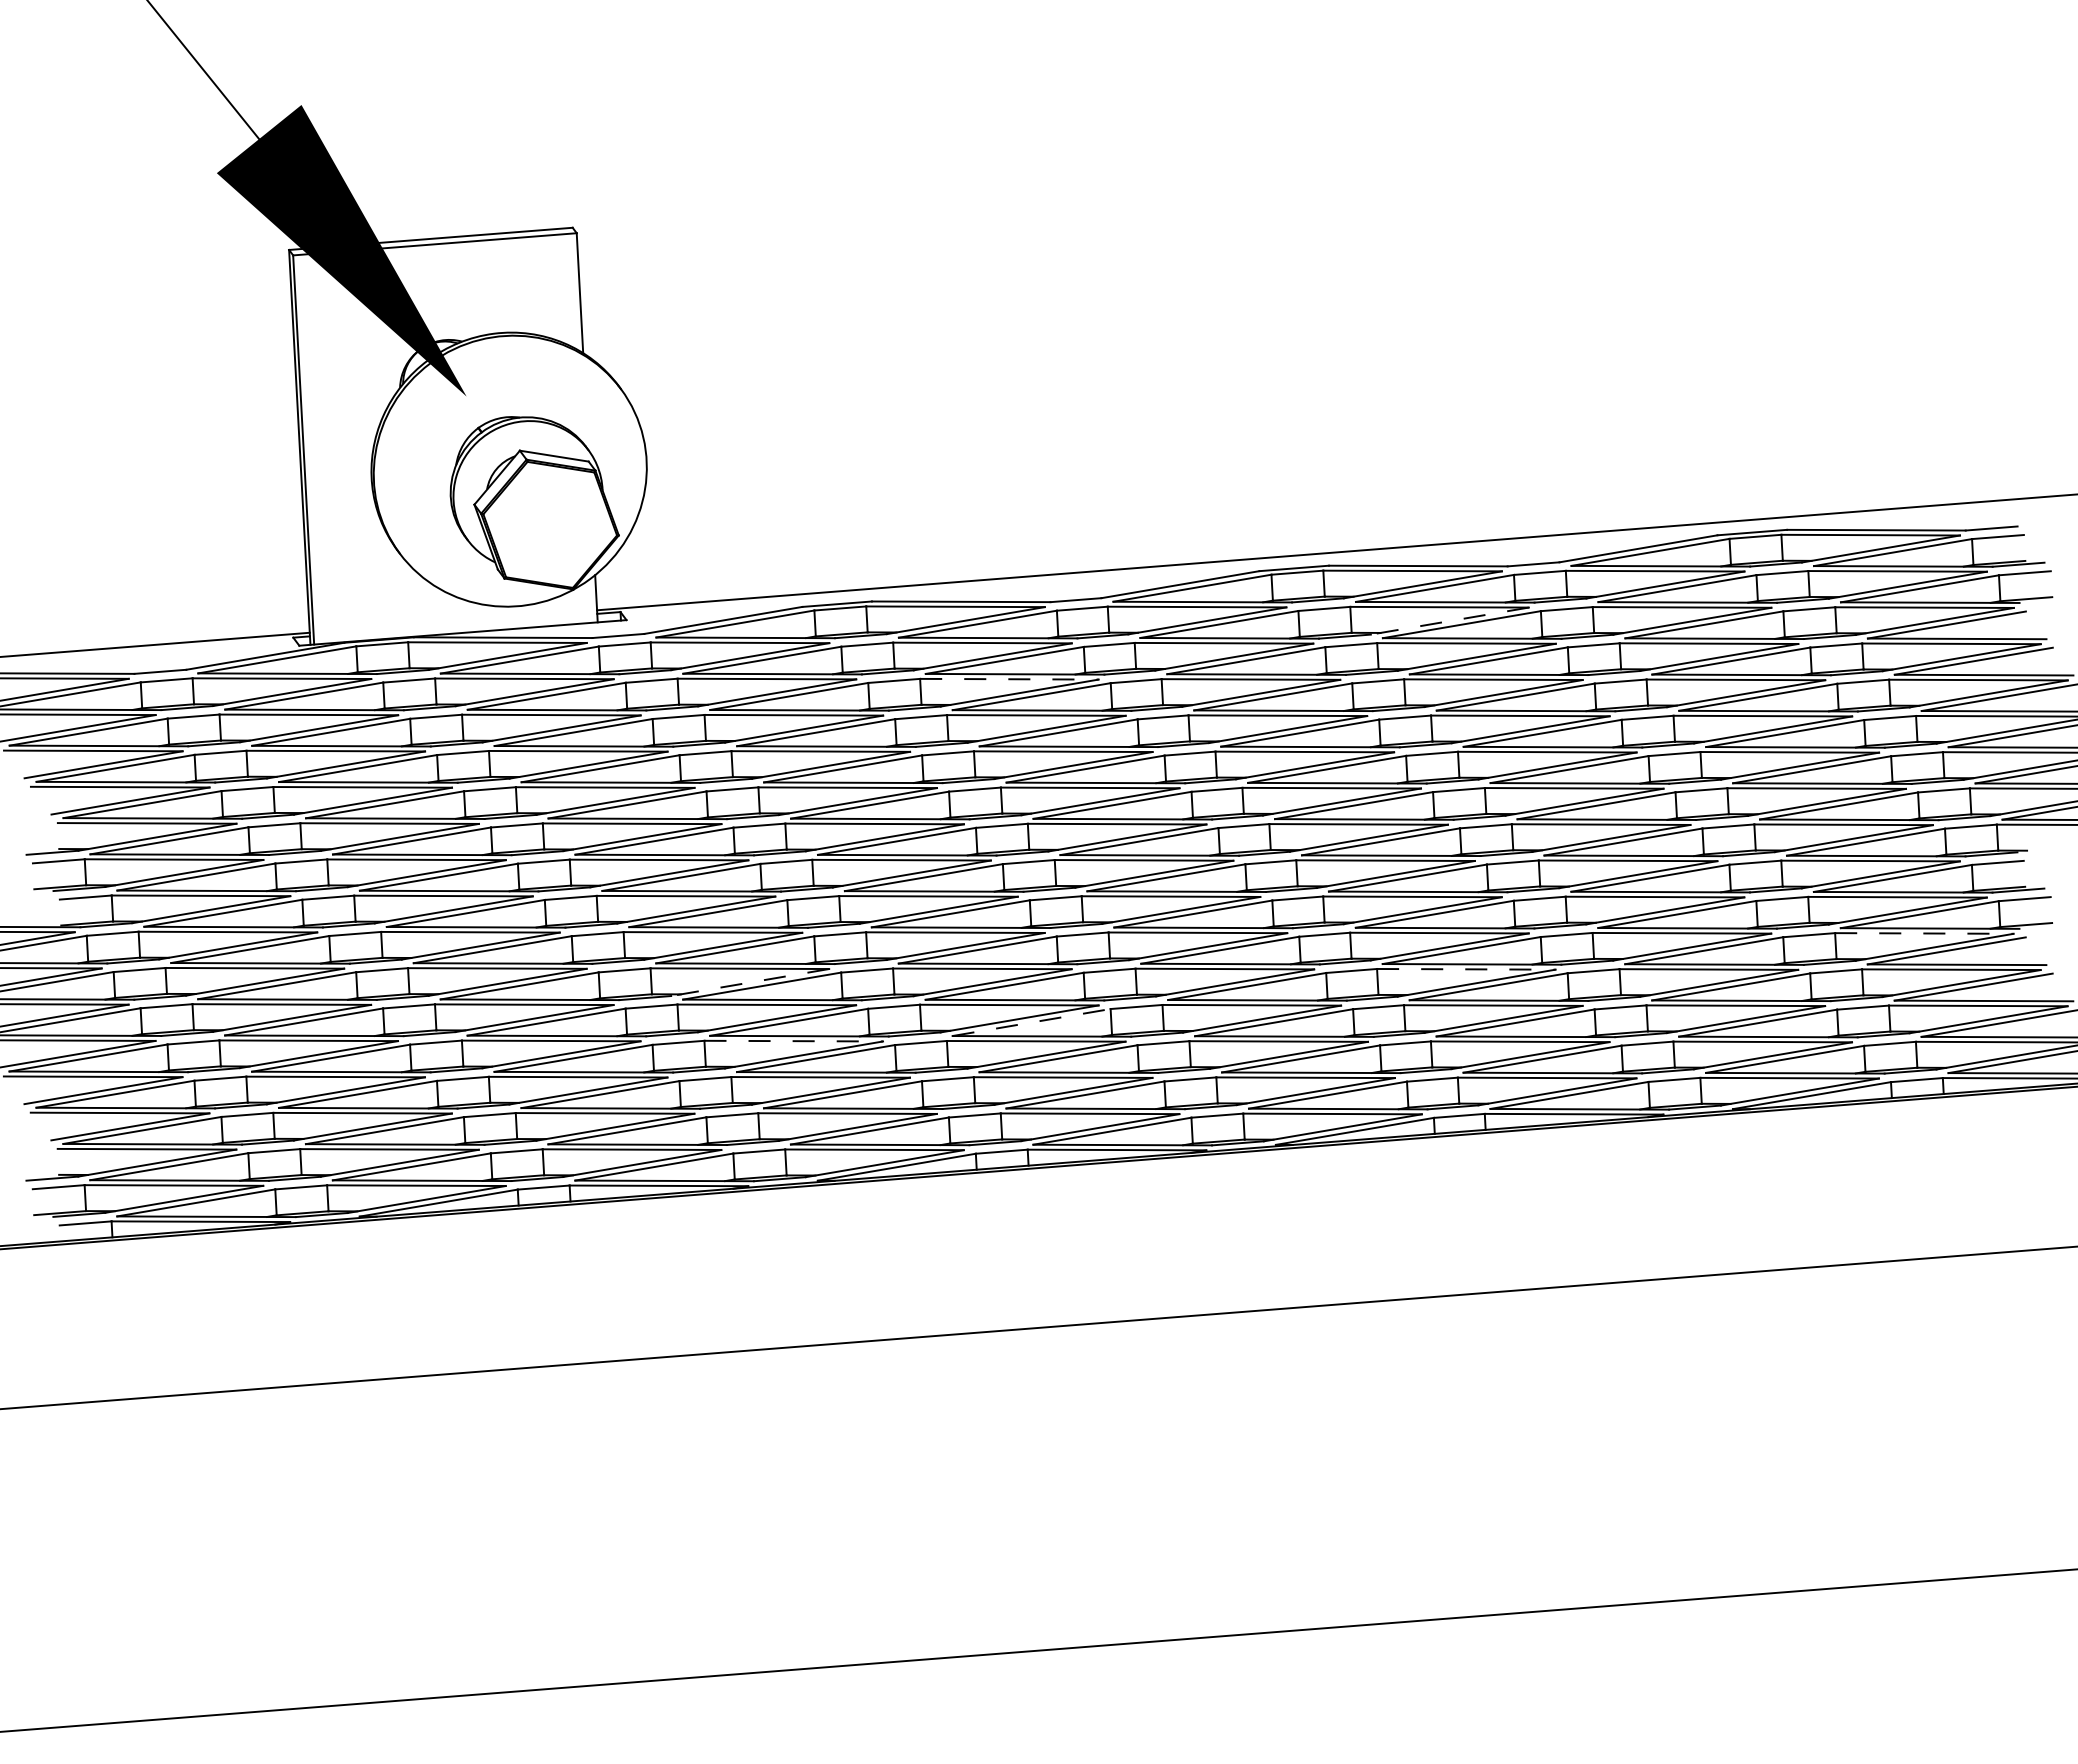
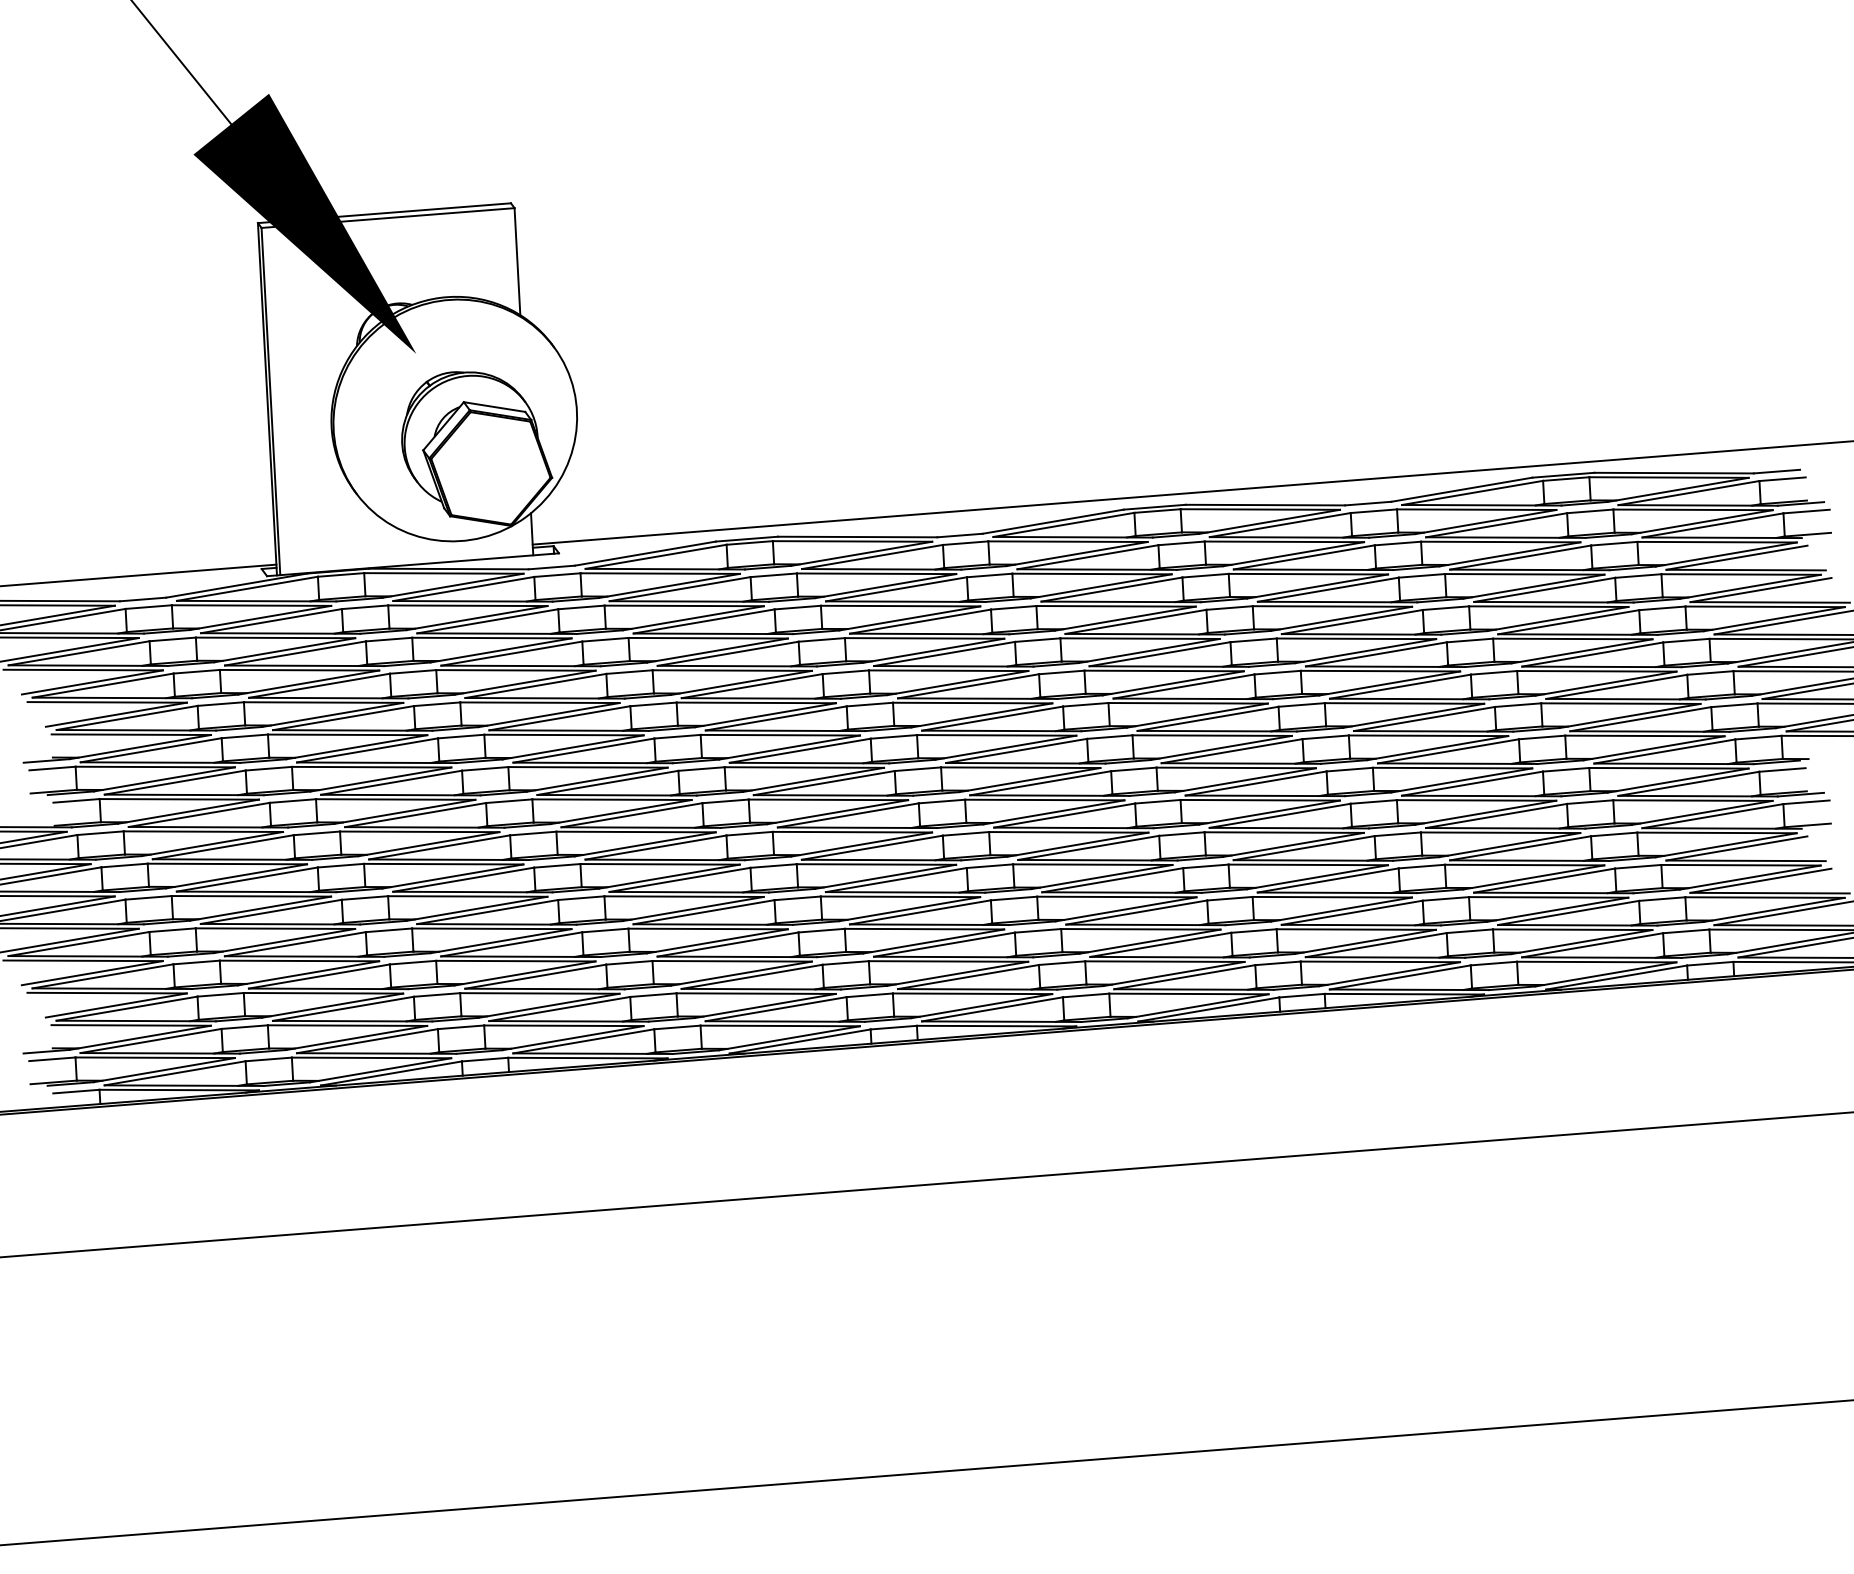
line: (1449, 621) -> (1293, 554), dashed -> solid
line: (1009, 679) -> (900, 606), dashed -> solid
line: (1924, 933) -> (1717, 832), dashed -> solid
line: (1466, 969) -> (1308, 865), dashed -> solid
line: (749, 982) -> (668, 876), dashed -> solid
line: (1032, 1022) -> (921, 912), dashed -> solid
line: (794, 1041) -> (708, 929), dashed -> solid

